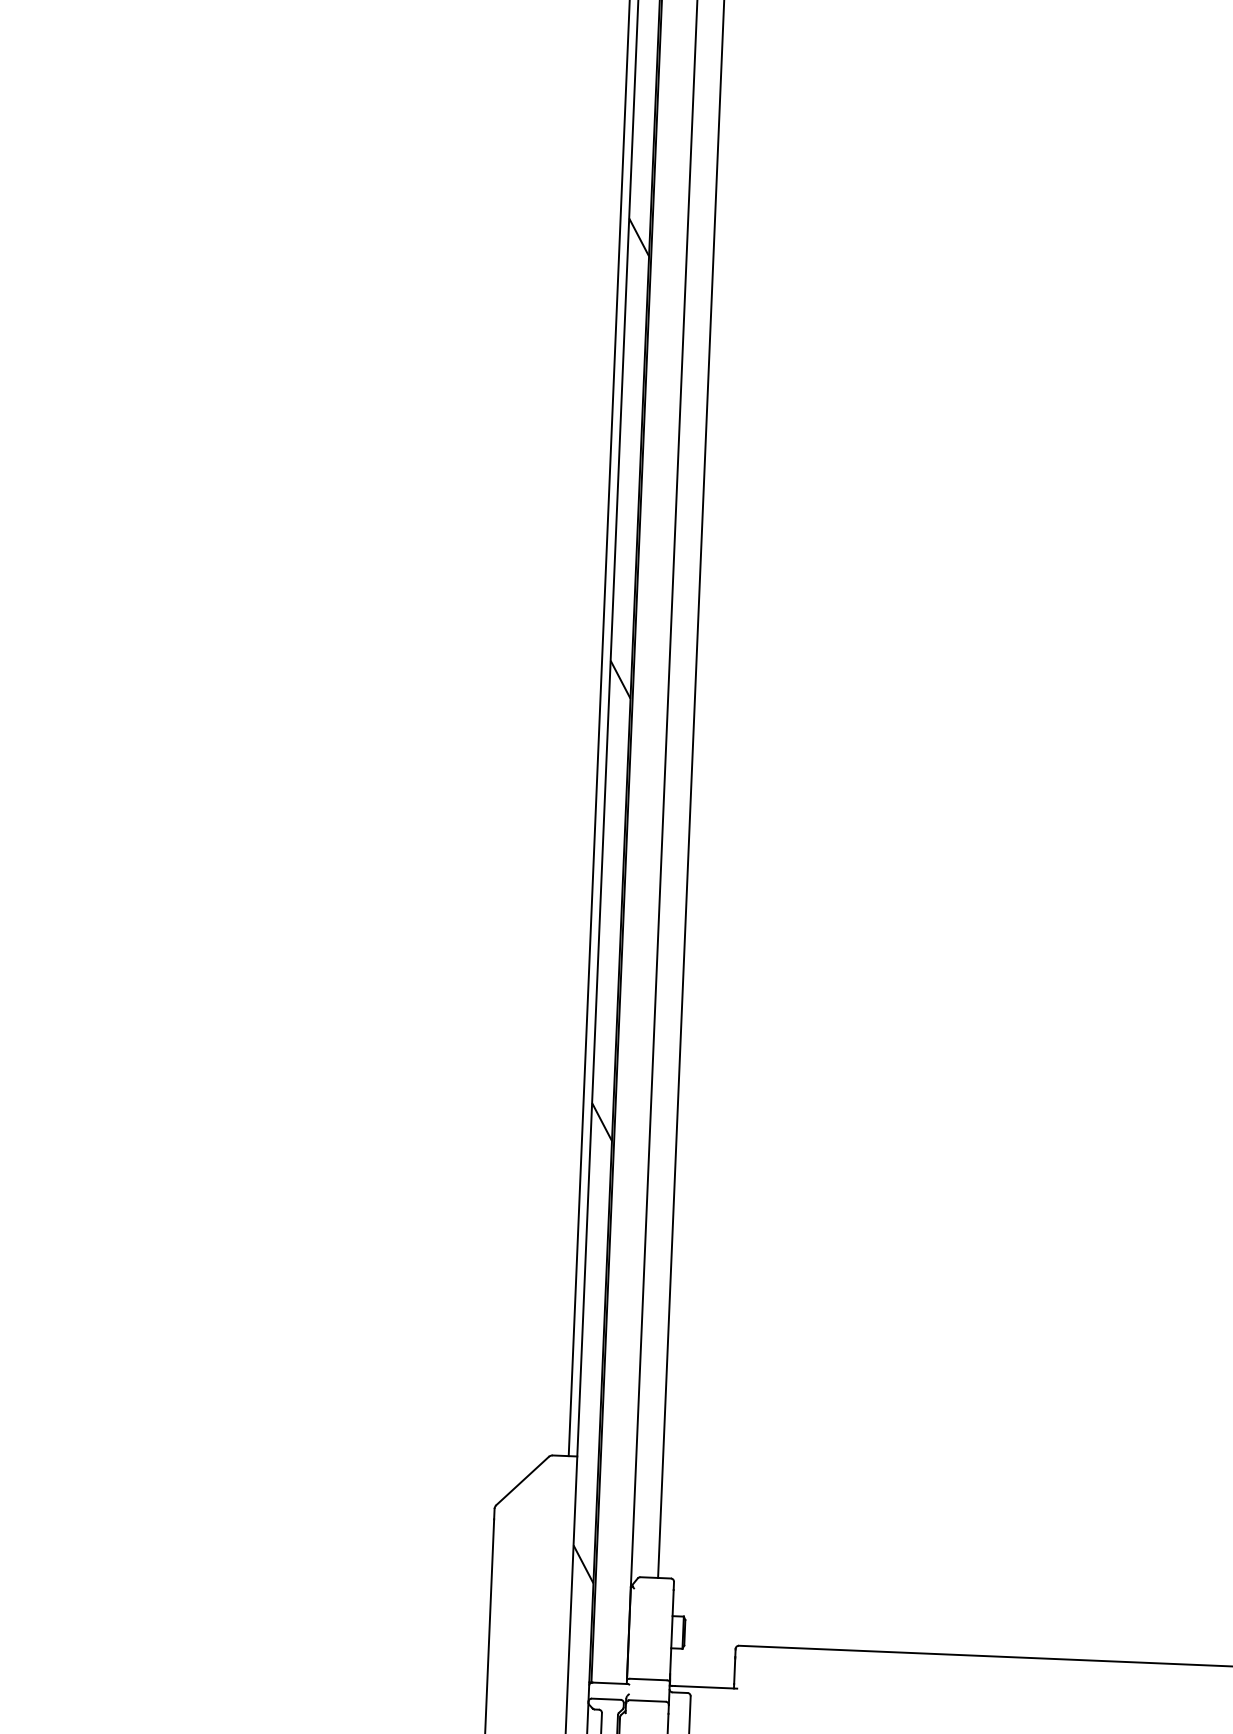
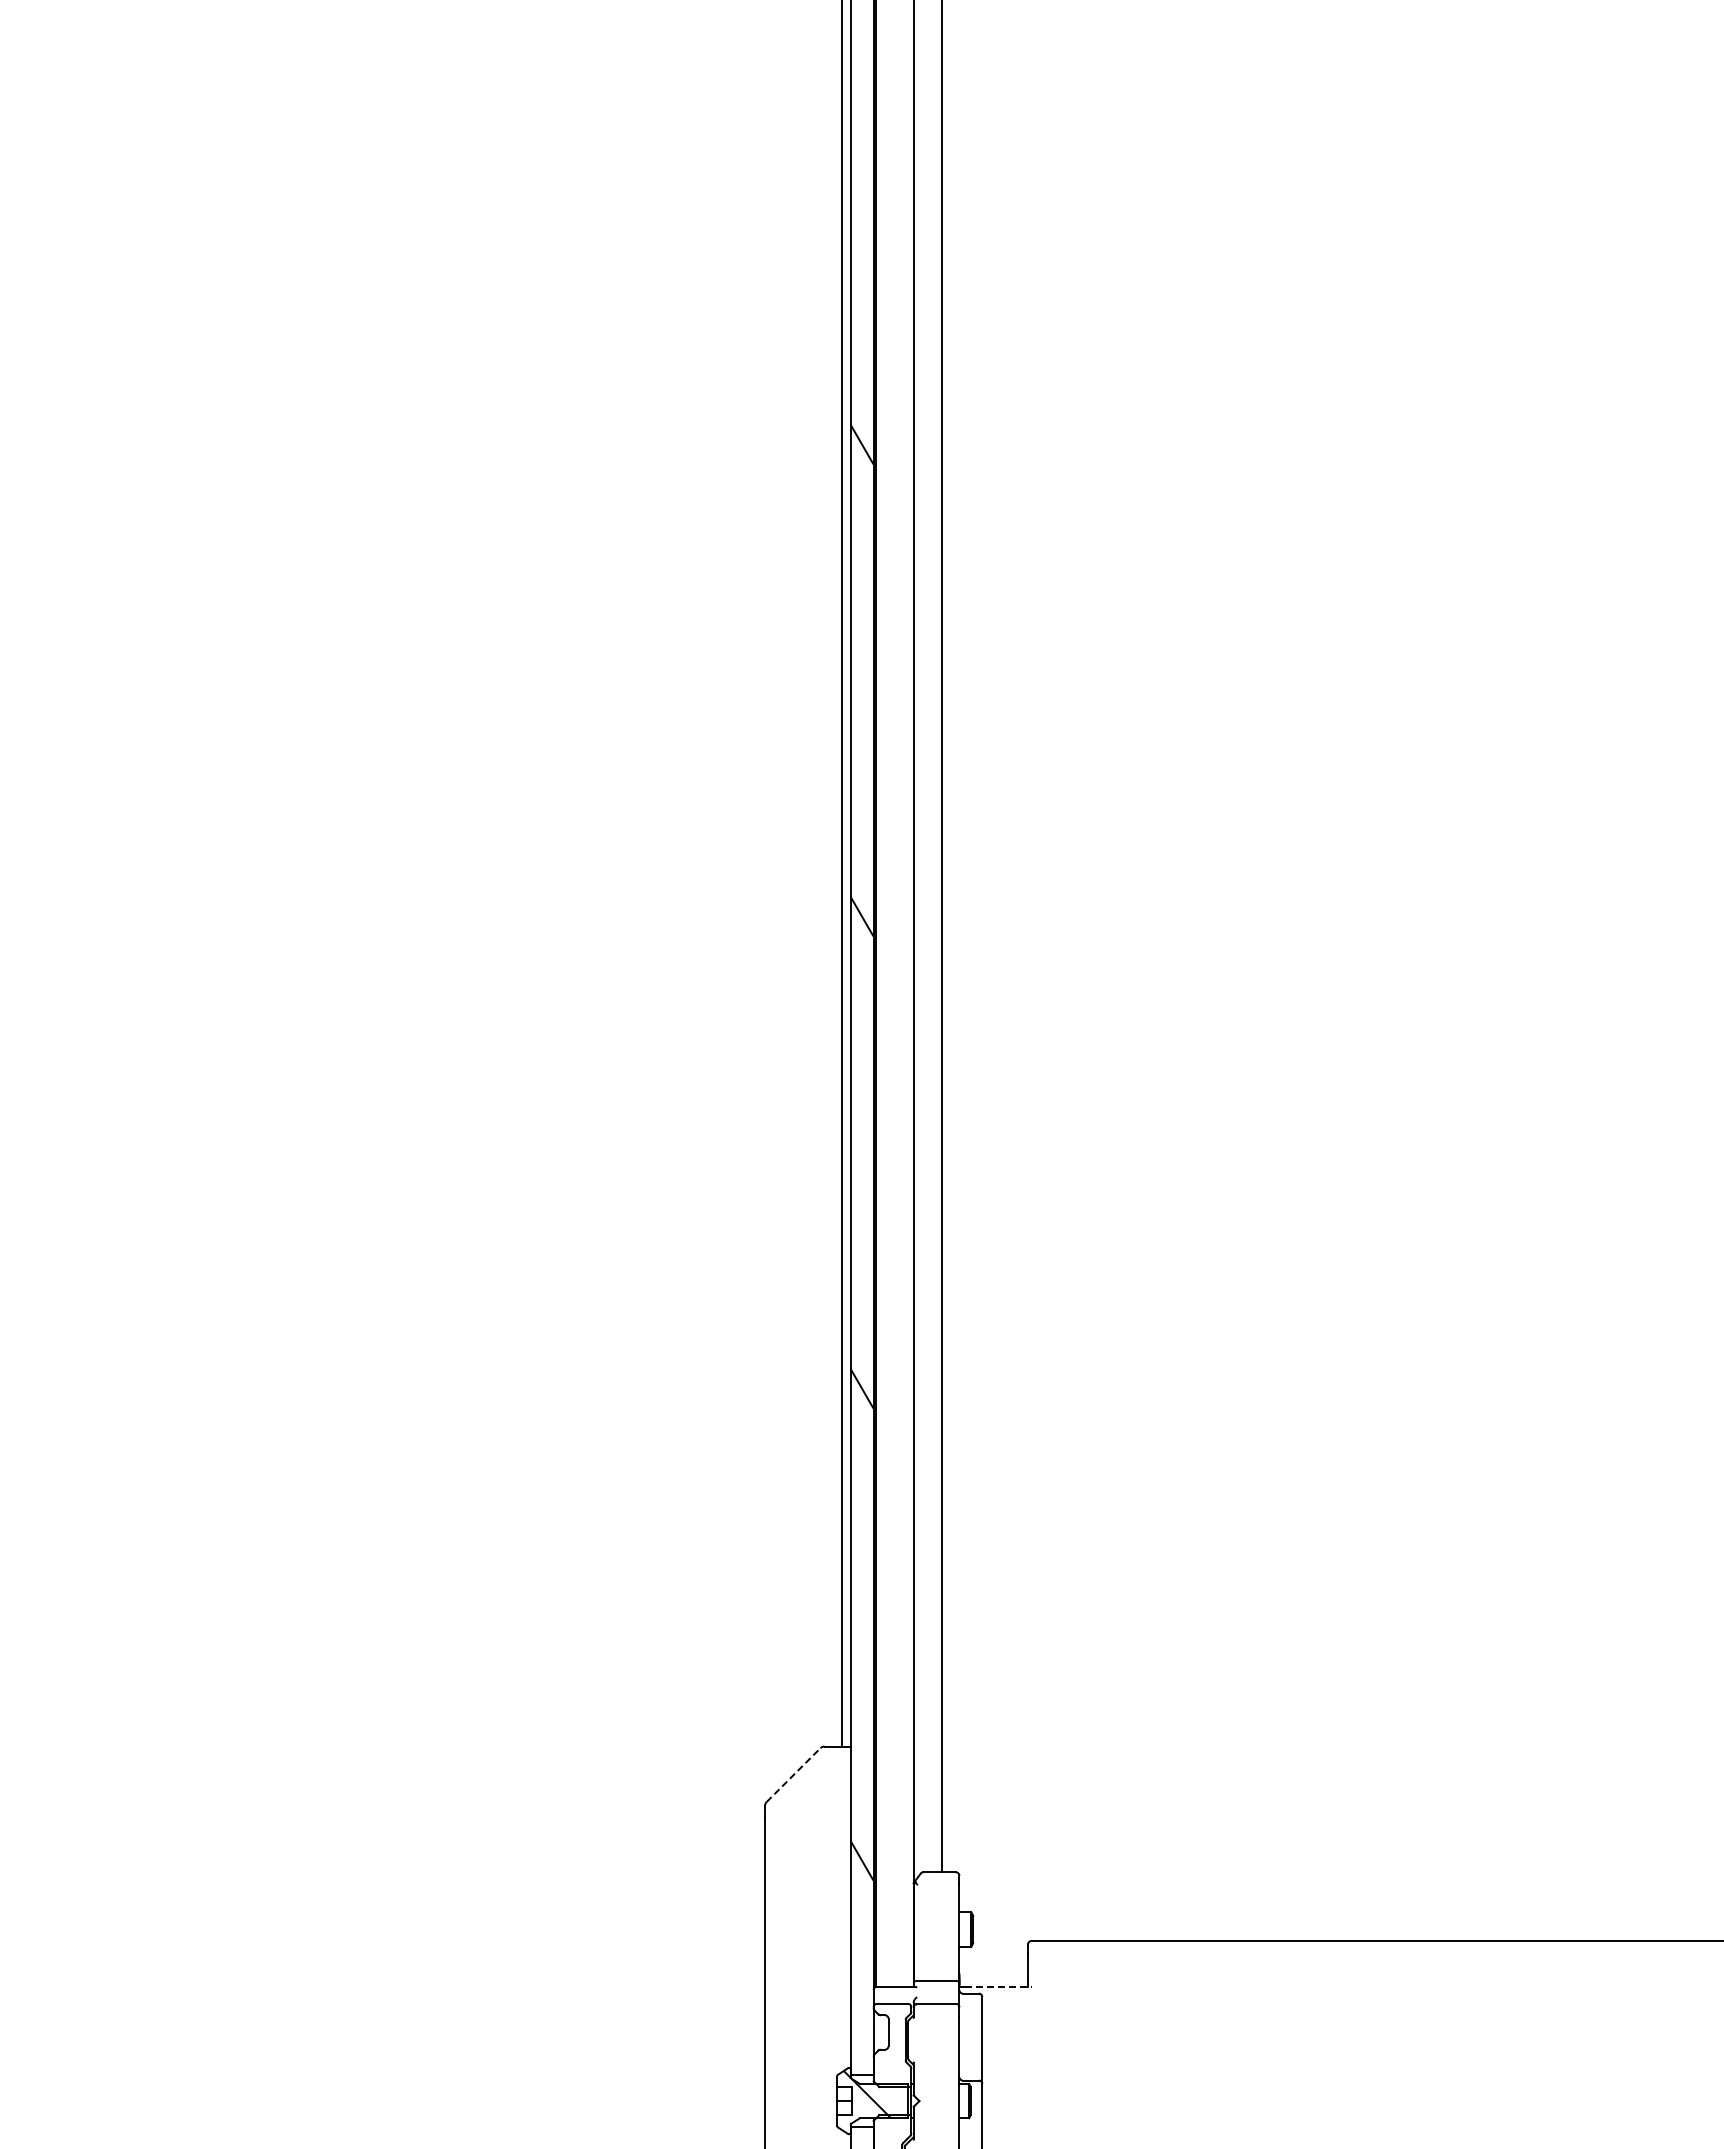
line: (522, 1480) -> (793, 1774), solid -> dashed
line: (706, 1687) -> (998, 1986), solid -> dashed

